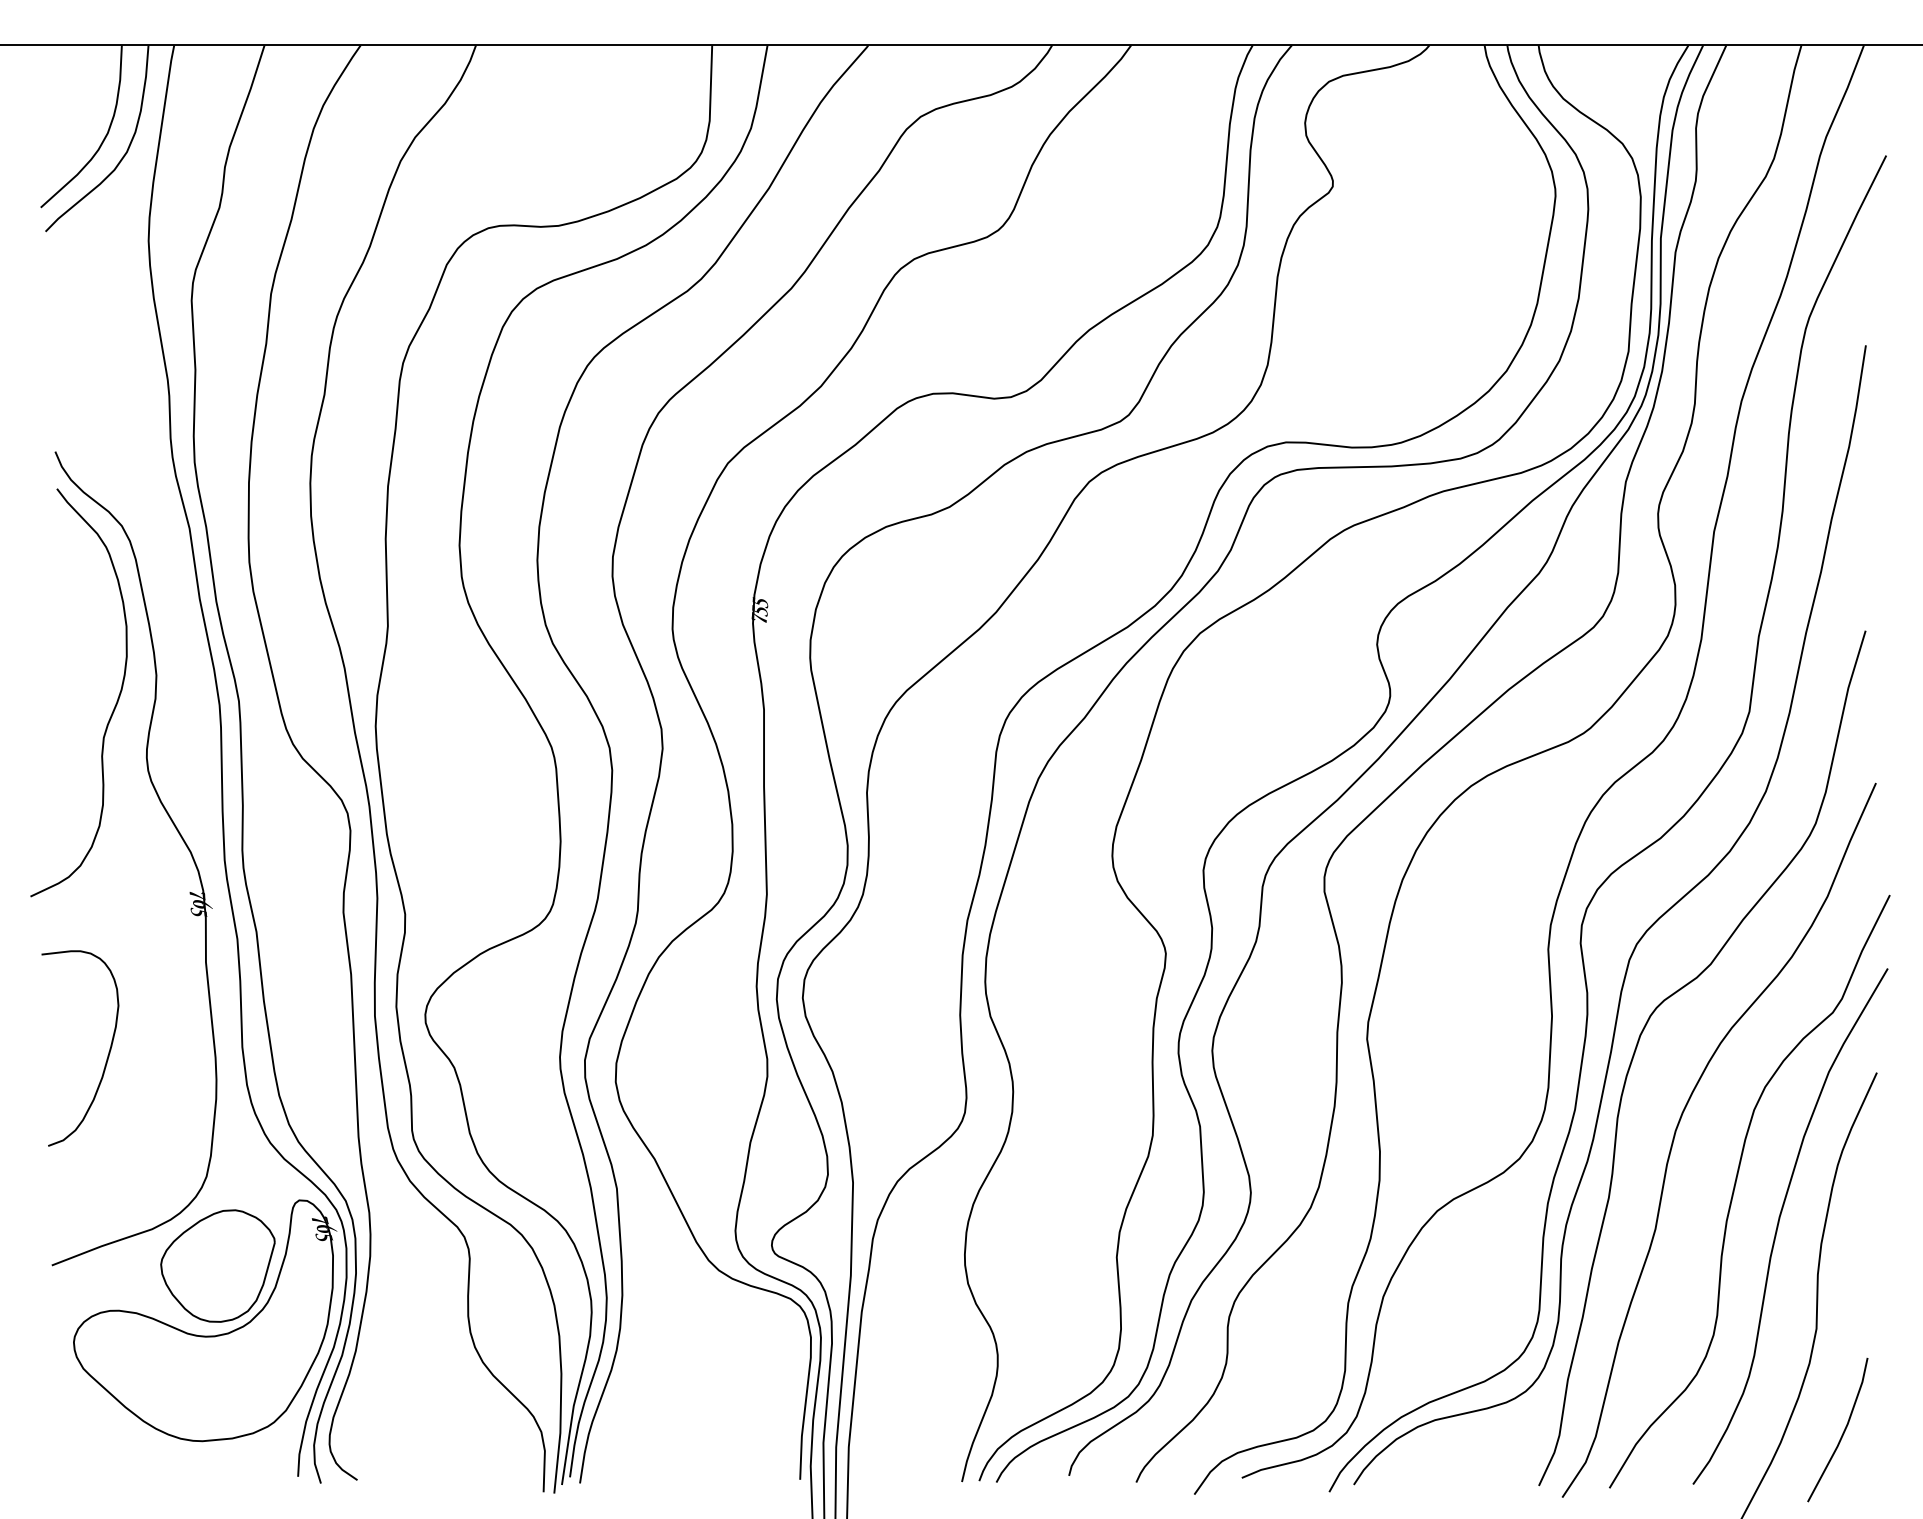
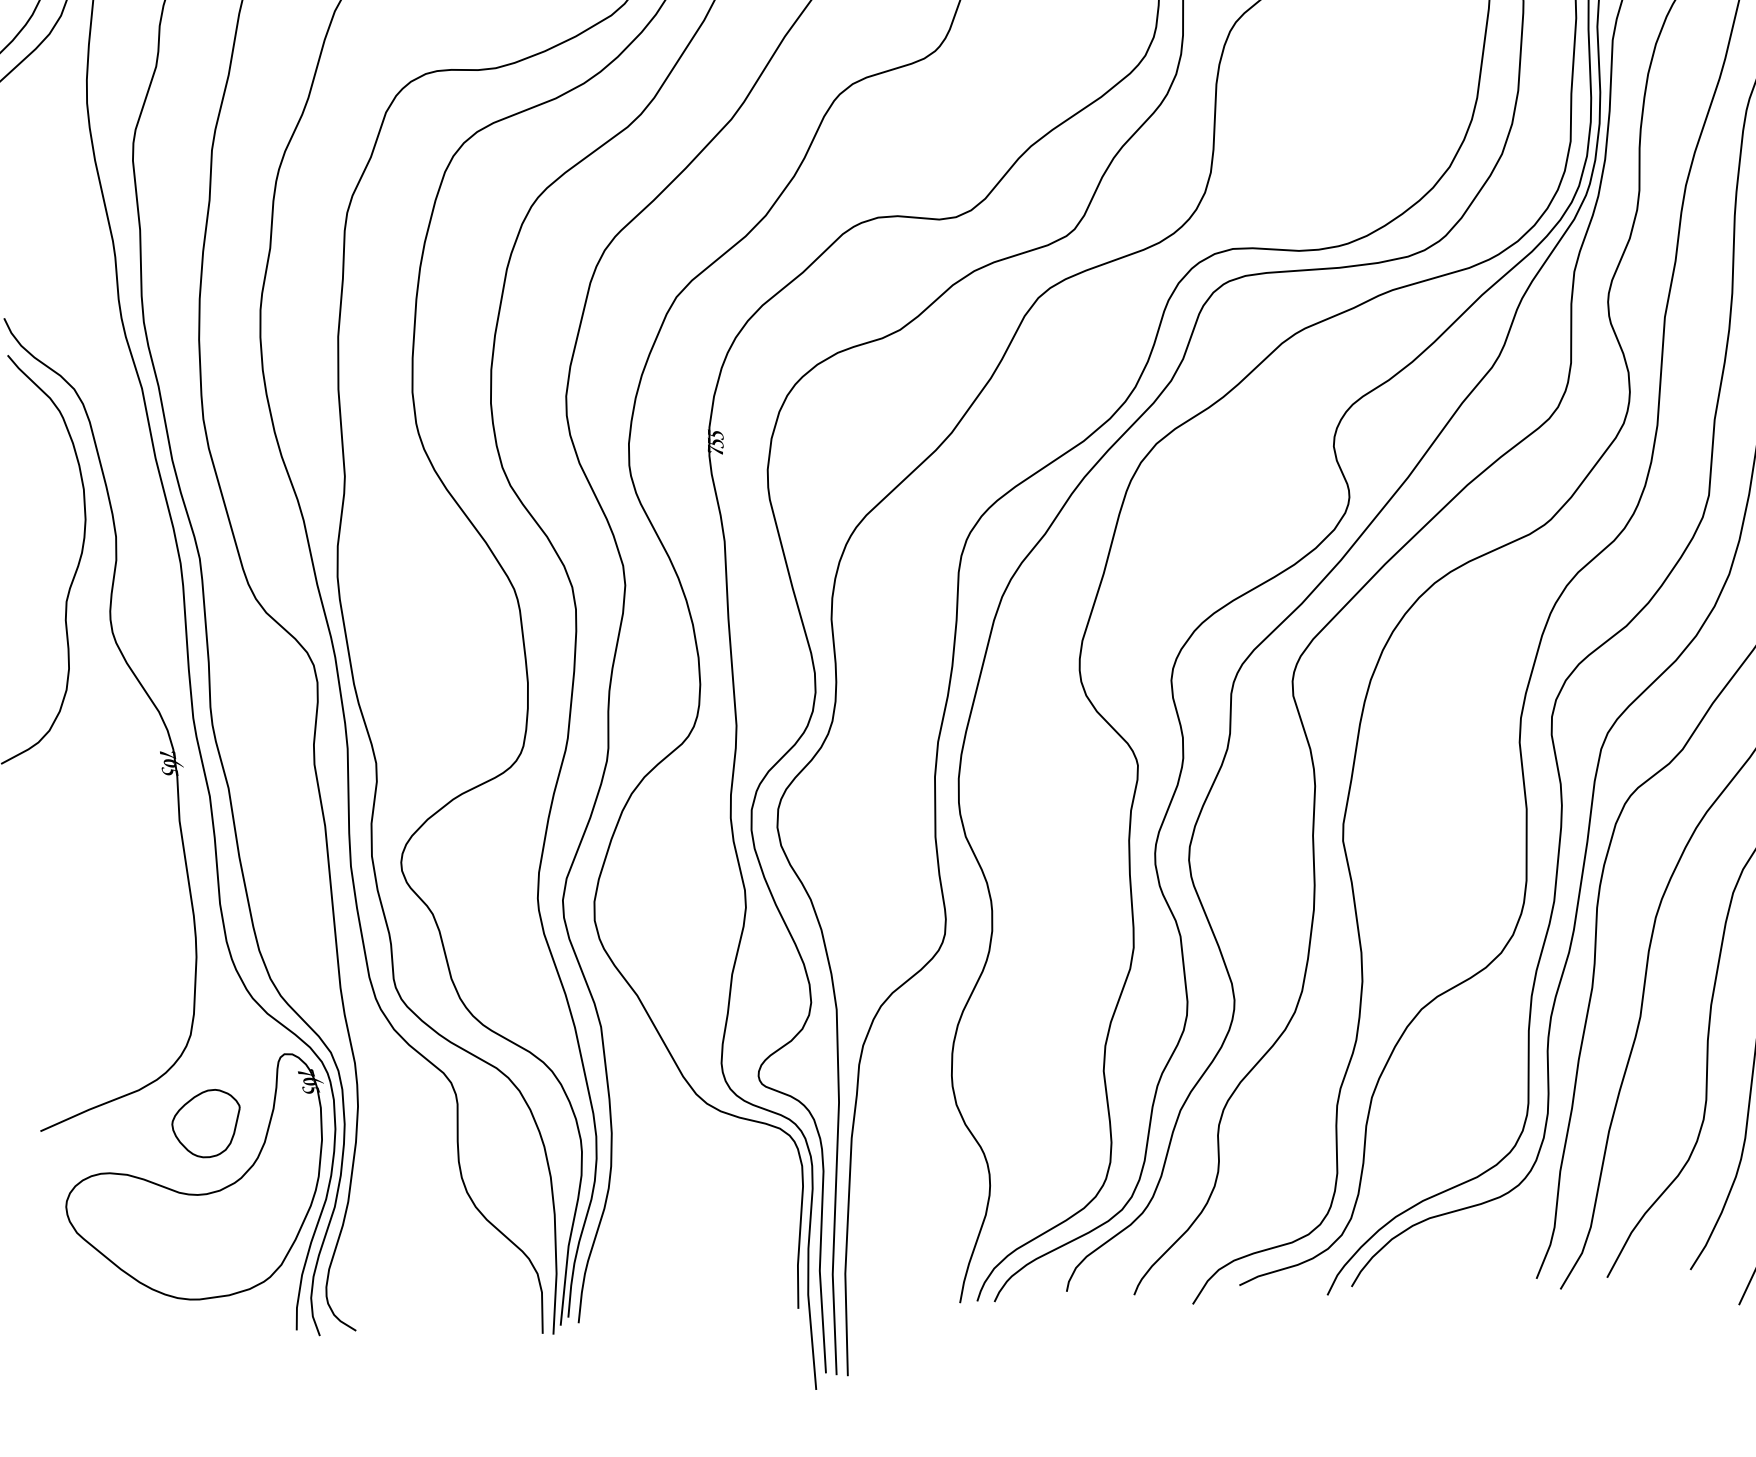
curve: (106, 1058) -> (84, 921), removed
part: (217, 1265) -> (205, 1123), size x0.6

